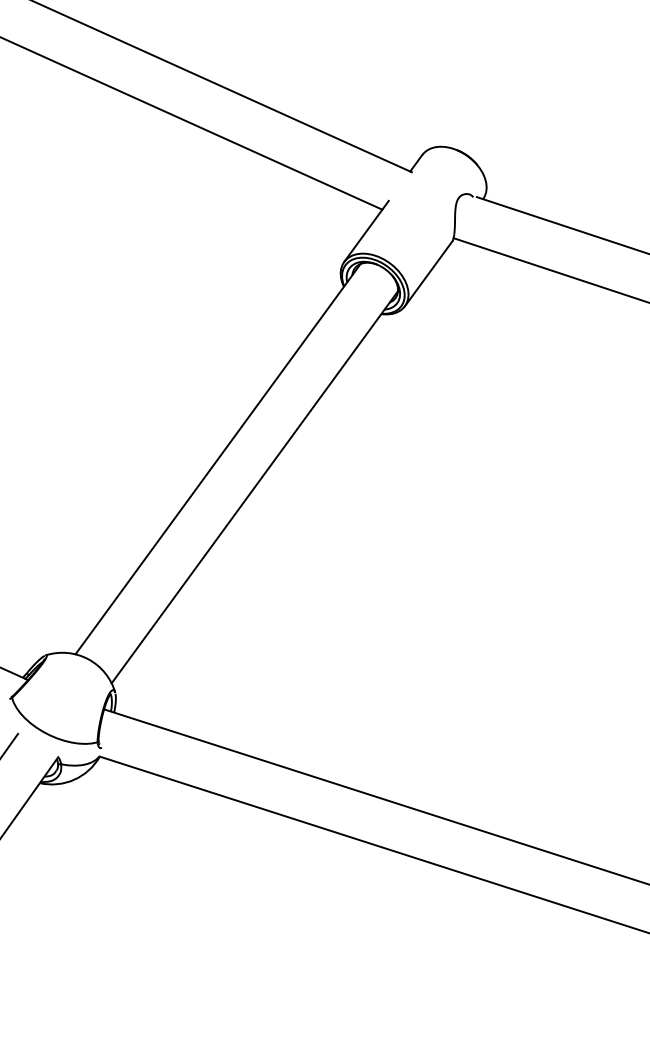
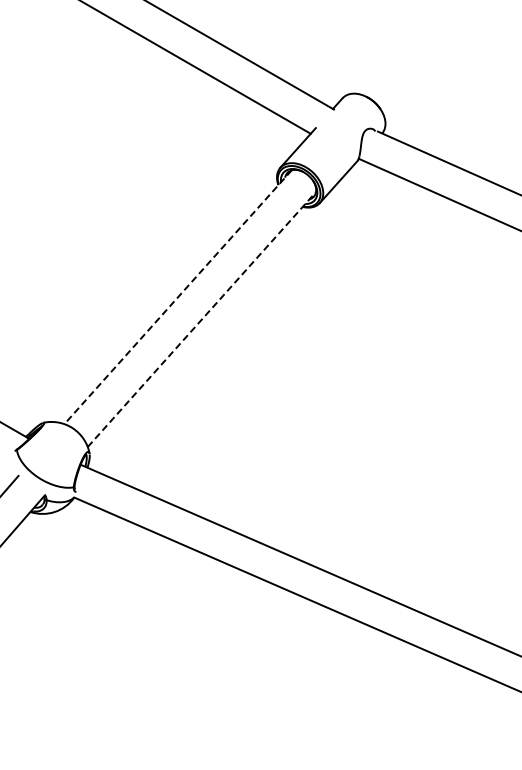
line: (217, 459) -> (177, 297), solid -> dashed
line: (255, 487) -> (202, 319), solid -> dashed

